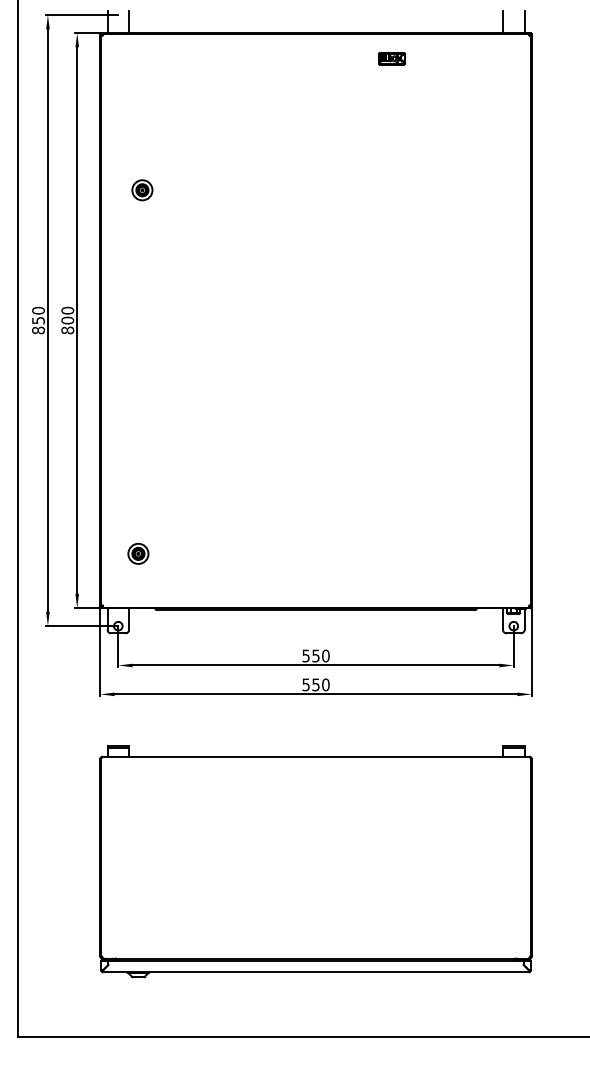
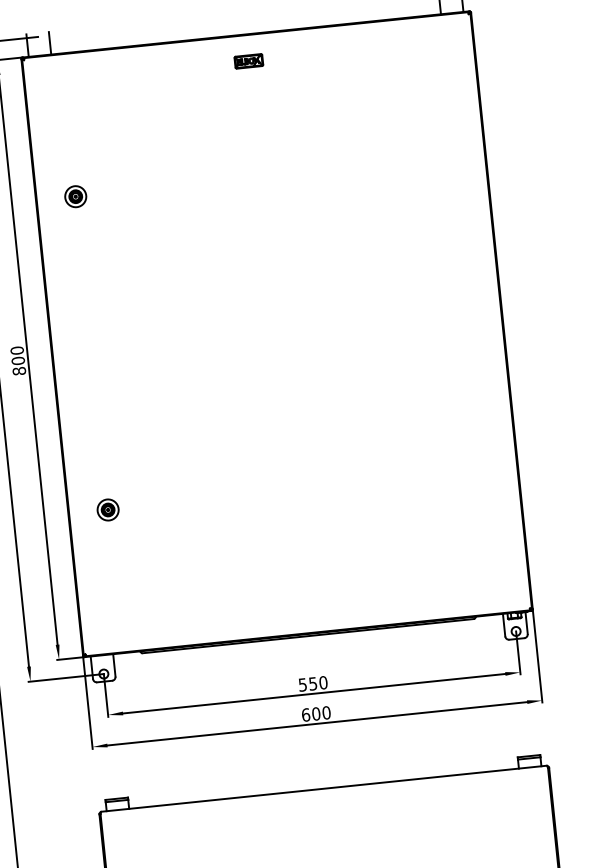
part: (392, 58) -> (249, 60), moved
part: (142, 190) -> (75, 196), moved
part: (138, 553) -> (108, 509), moved
text: (310, 684) -> (310, 714), 550 -> 600

